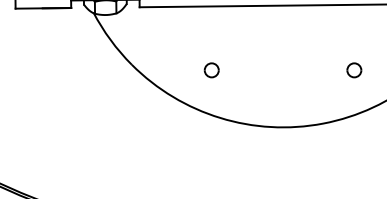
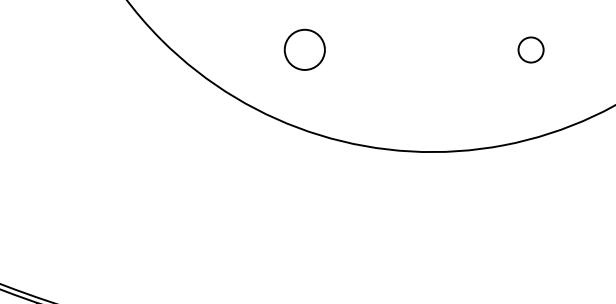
part: (211, 70) -> (304, 50), size x1.6
part: (354, 70) -> (531, 50), moved

